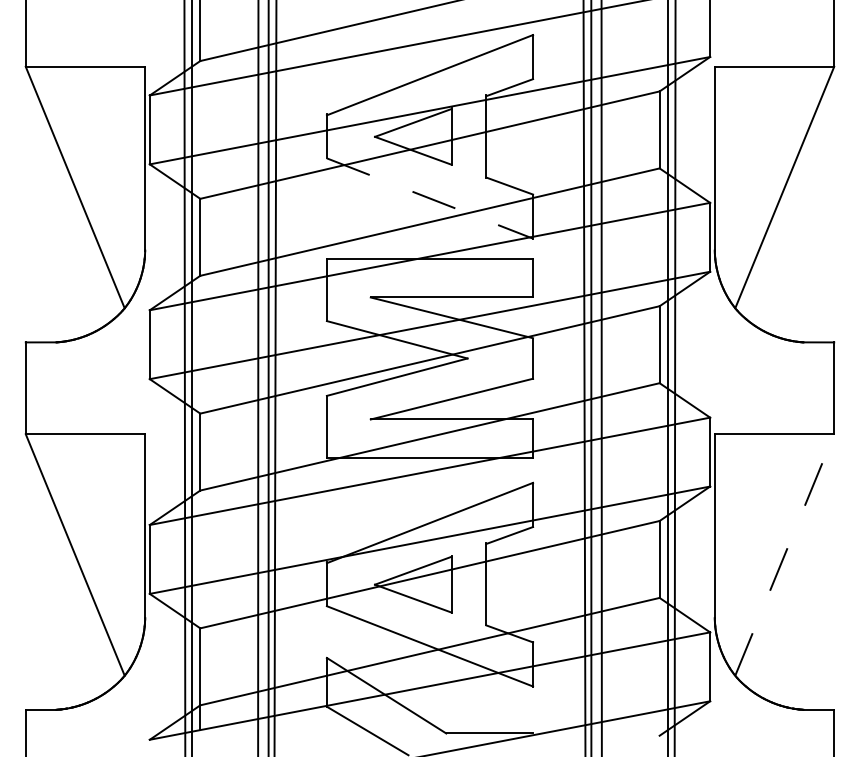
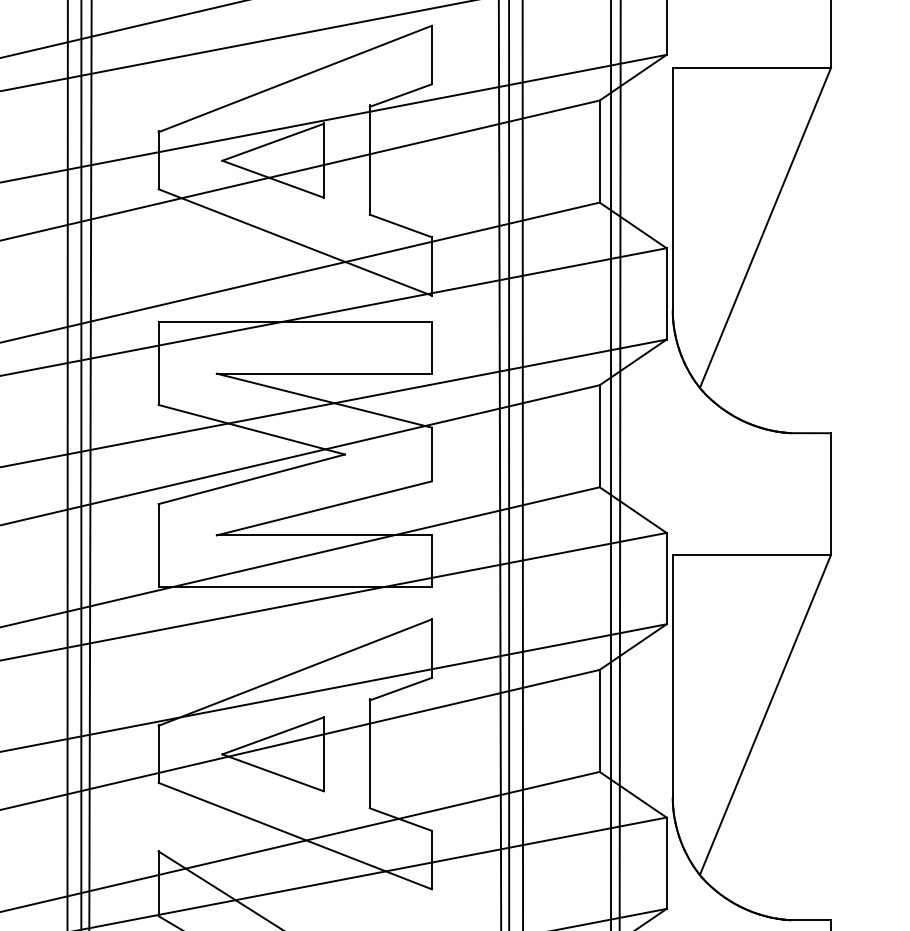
line: (430, 198) -> (295, 242), dashed -> solid
line: (784, 554) -> (765, 714), dashed -> solid

